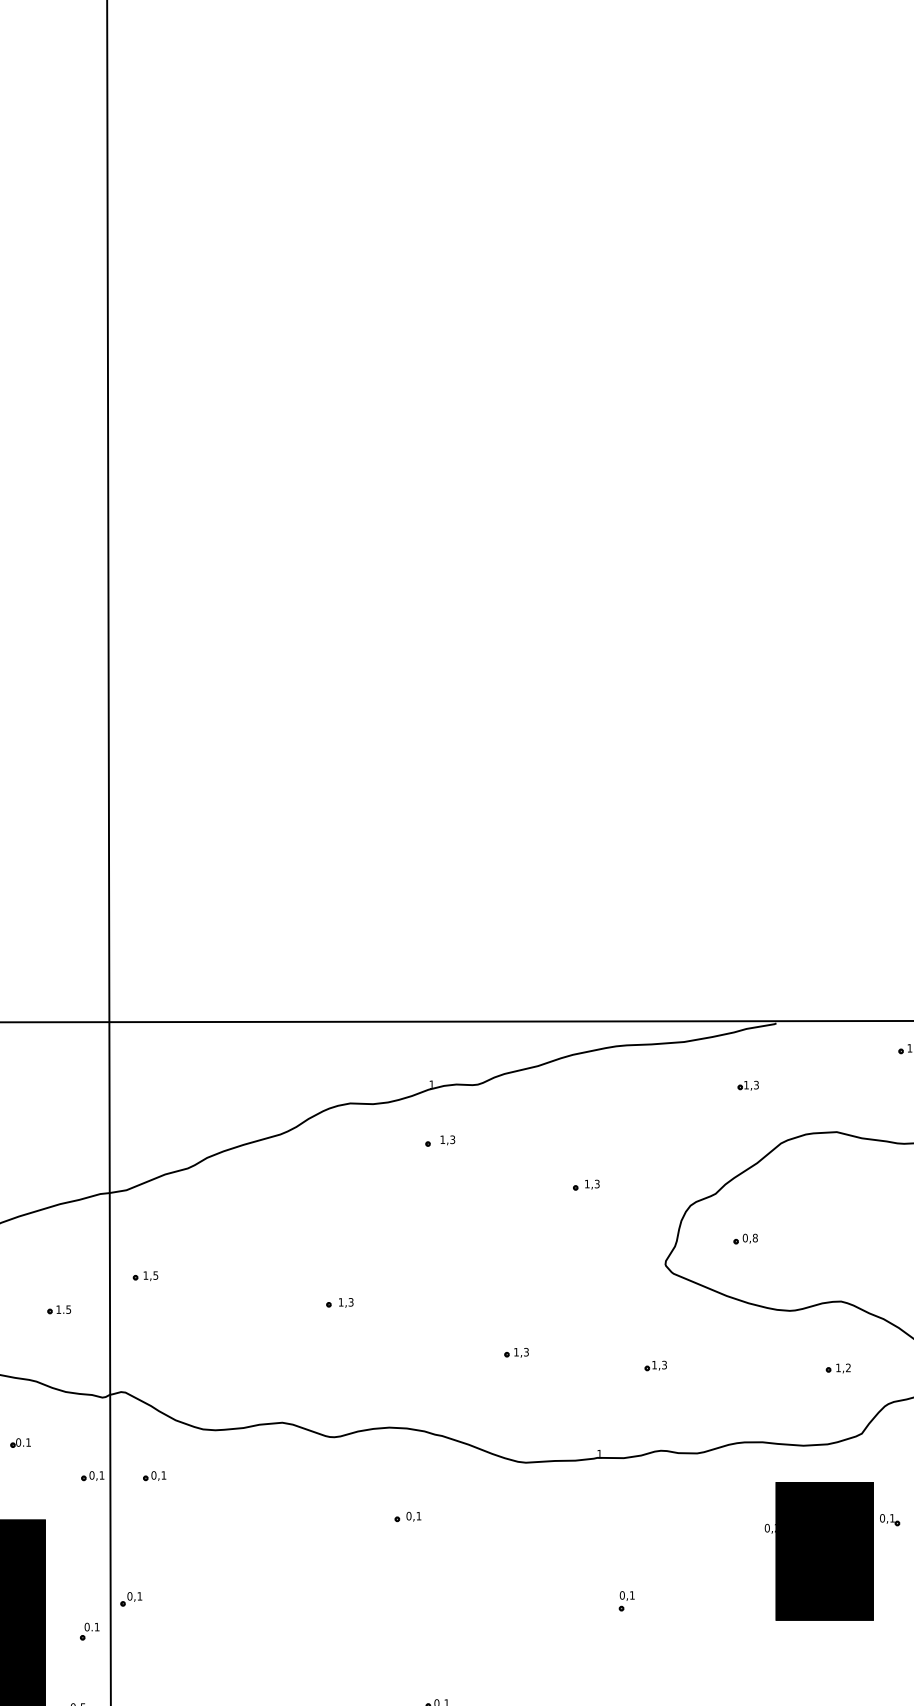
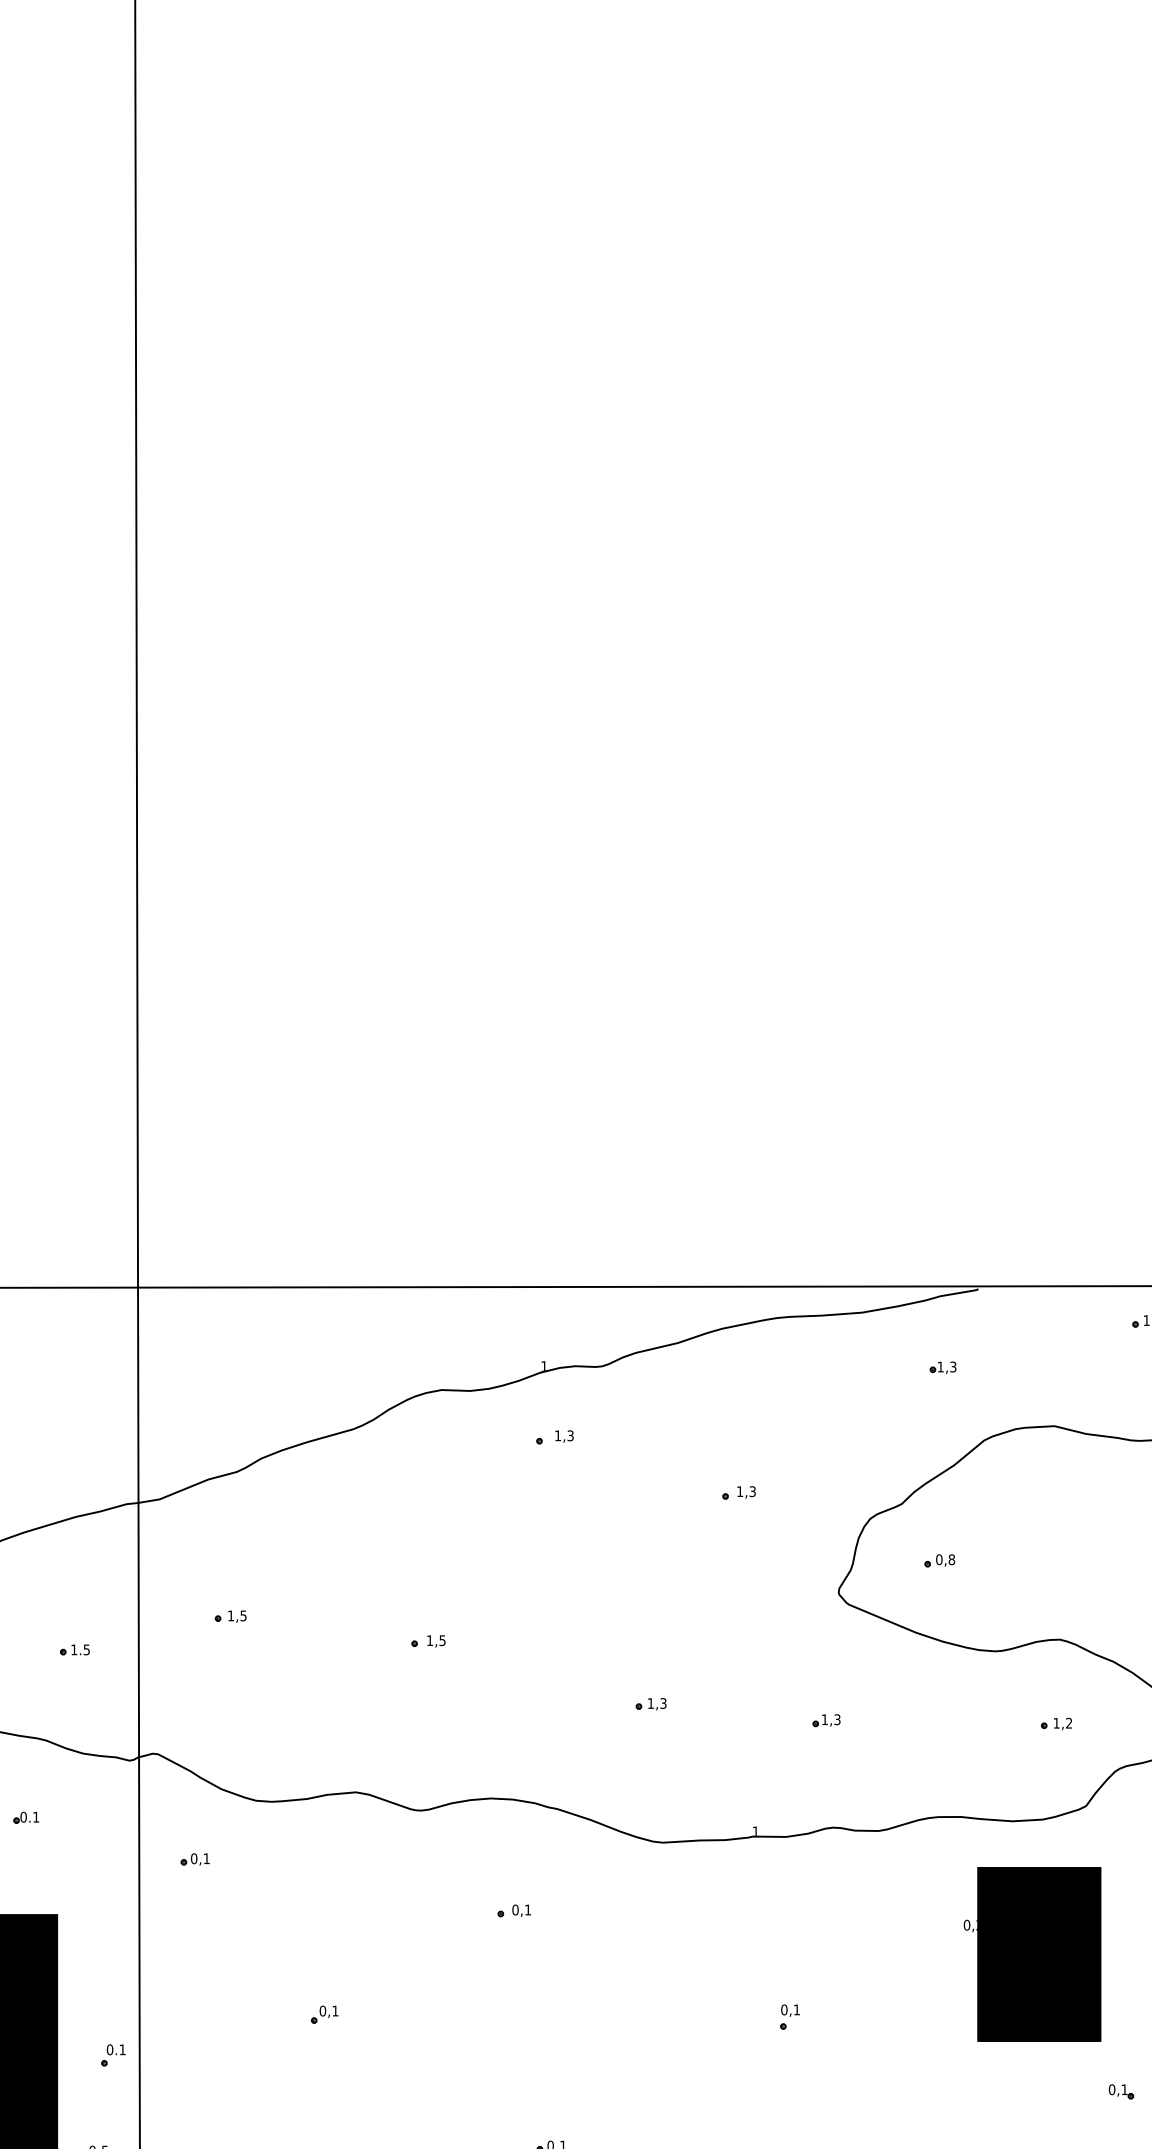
part: (145, 1276) -> (230, 1616), moved
text: (351, 1302) -> (442, 1640), 1,3 -> 1,5
part: (92, 1476) -> (116, 1859), removed
part: (889, 1519) -> (1121, 2091), moved
part: (131, 1599) -> (324, 2014), moved

